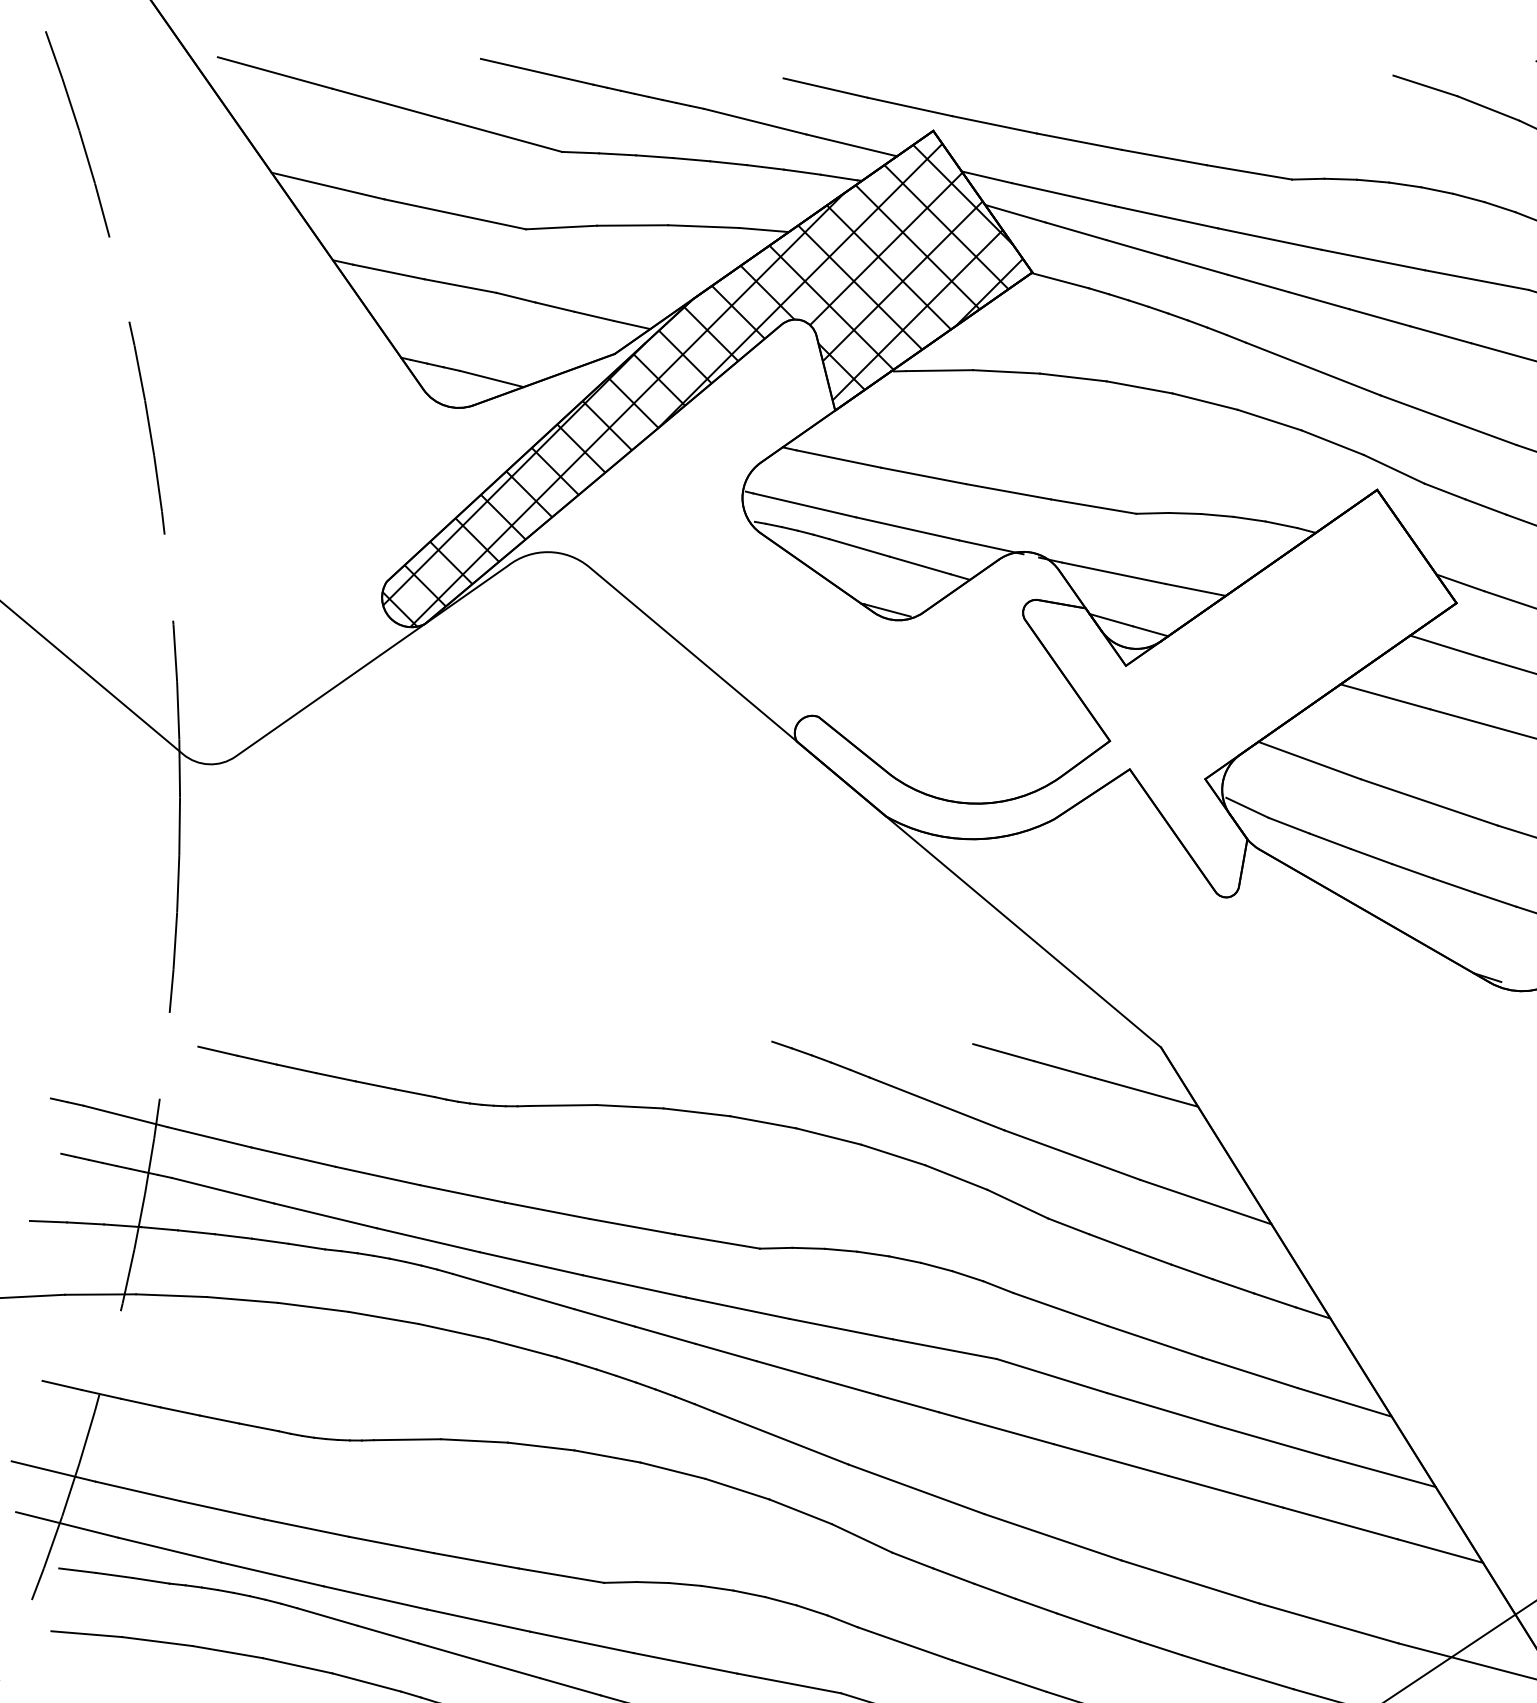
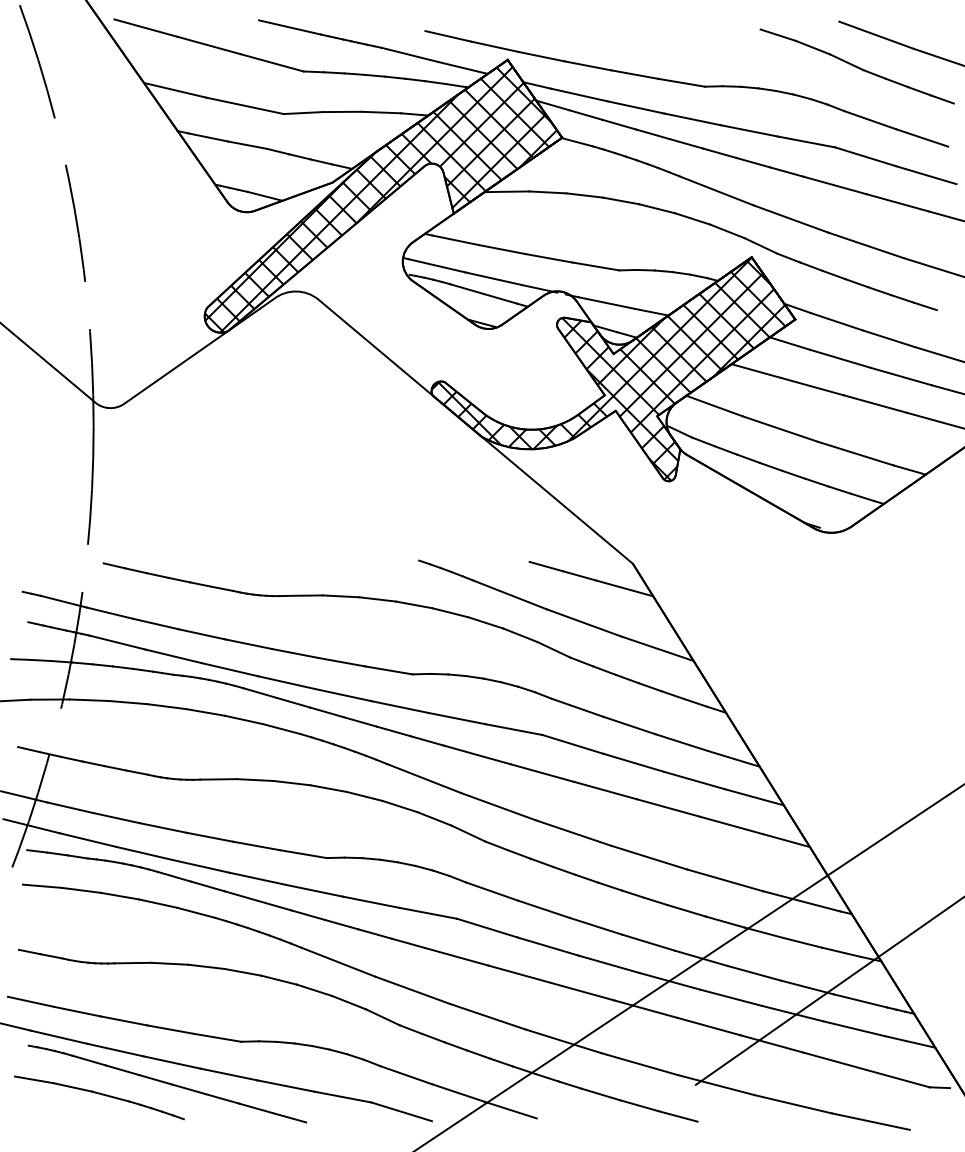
hatch: (1116, 692) -> (608, 368), added

